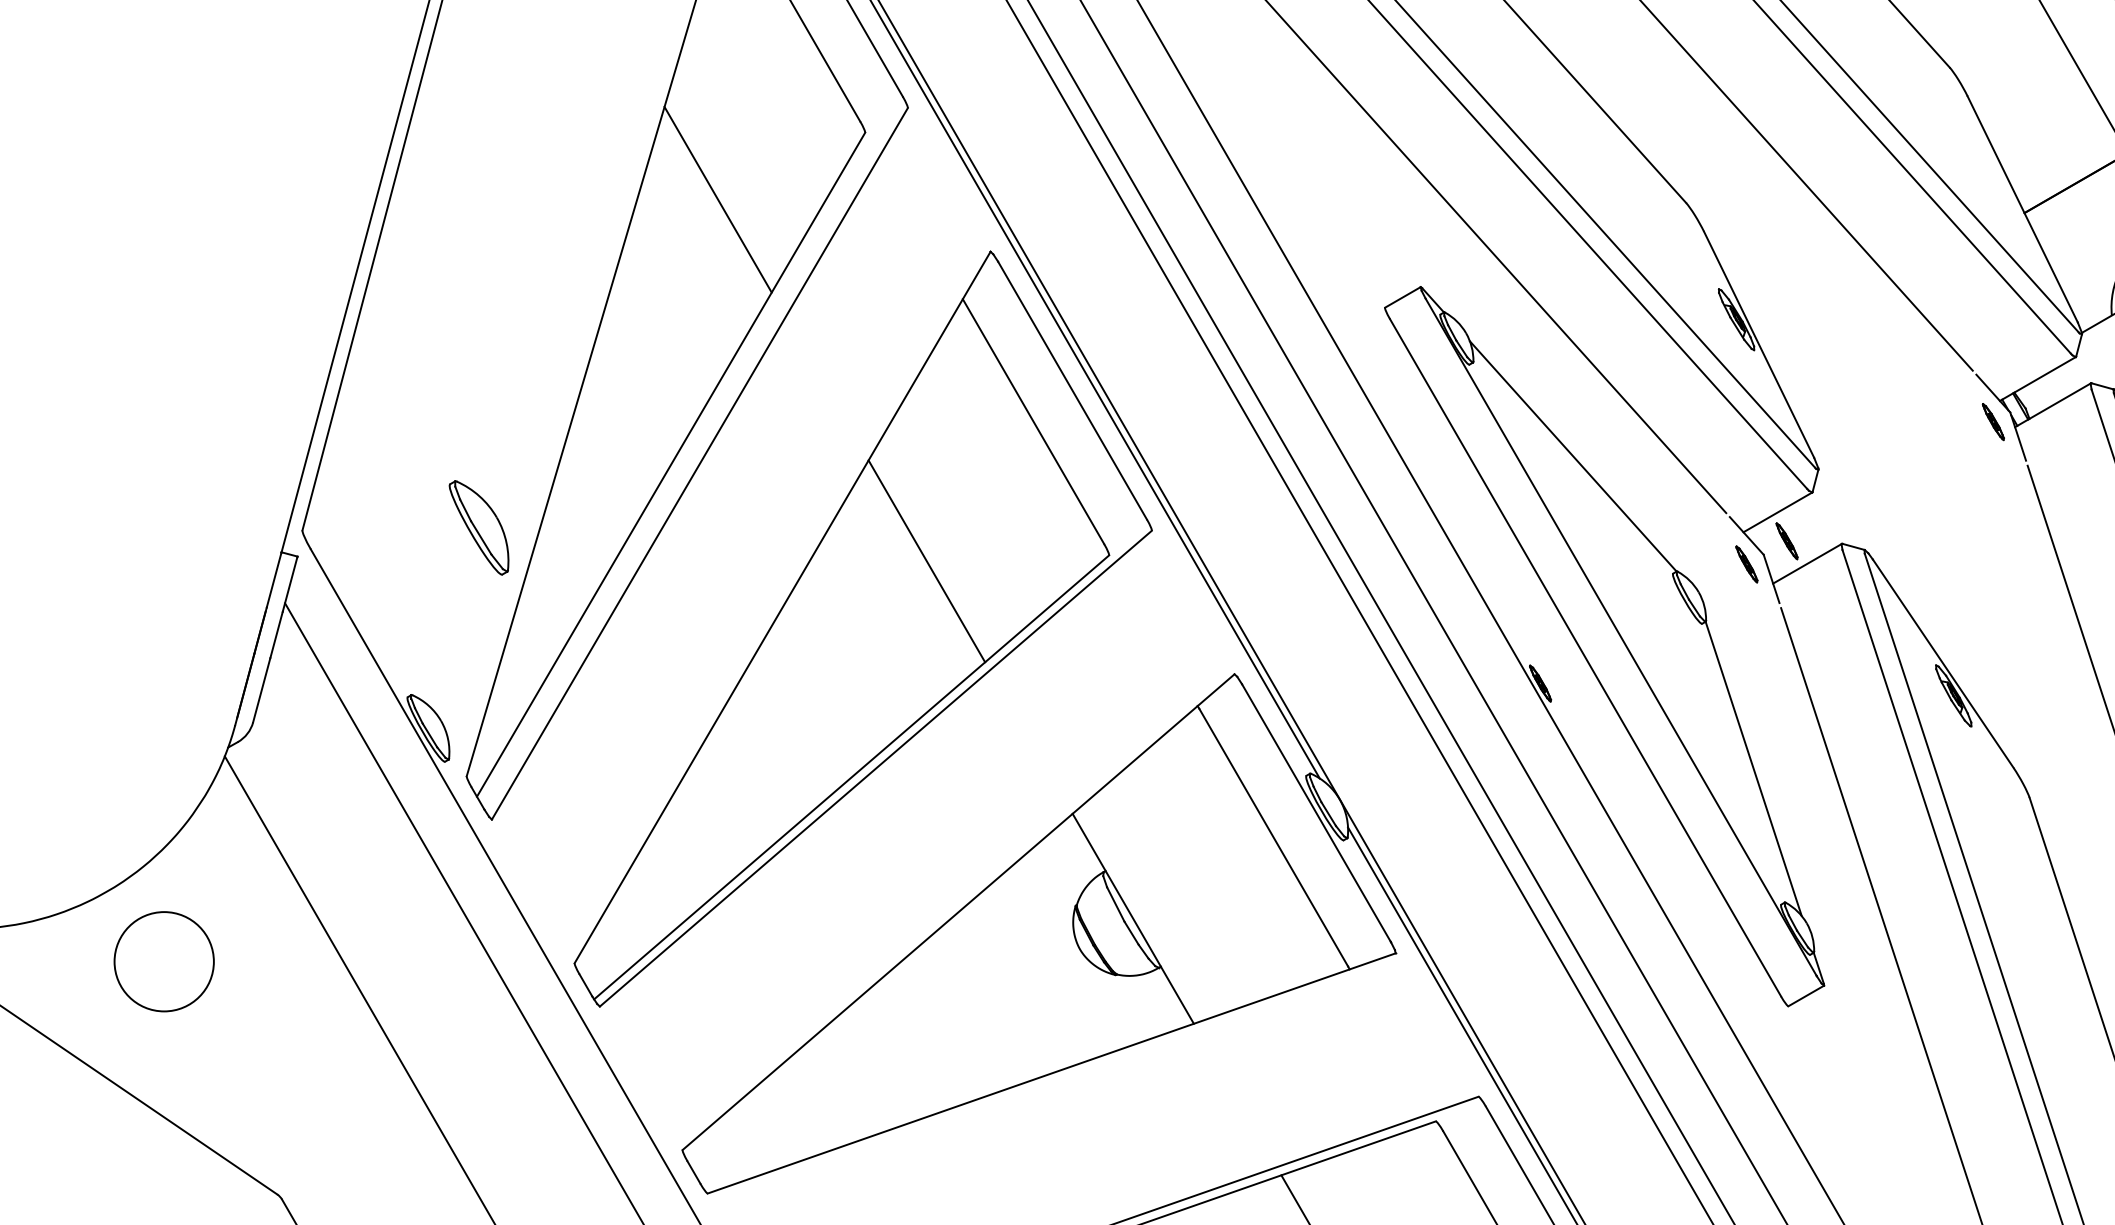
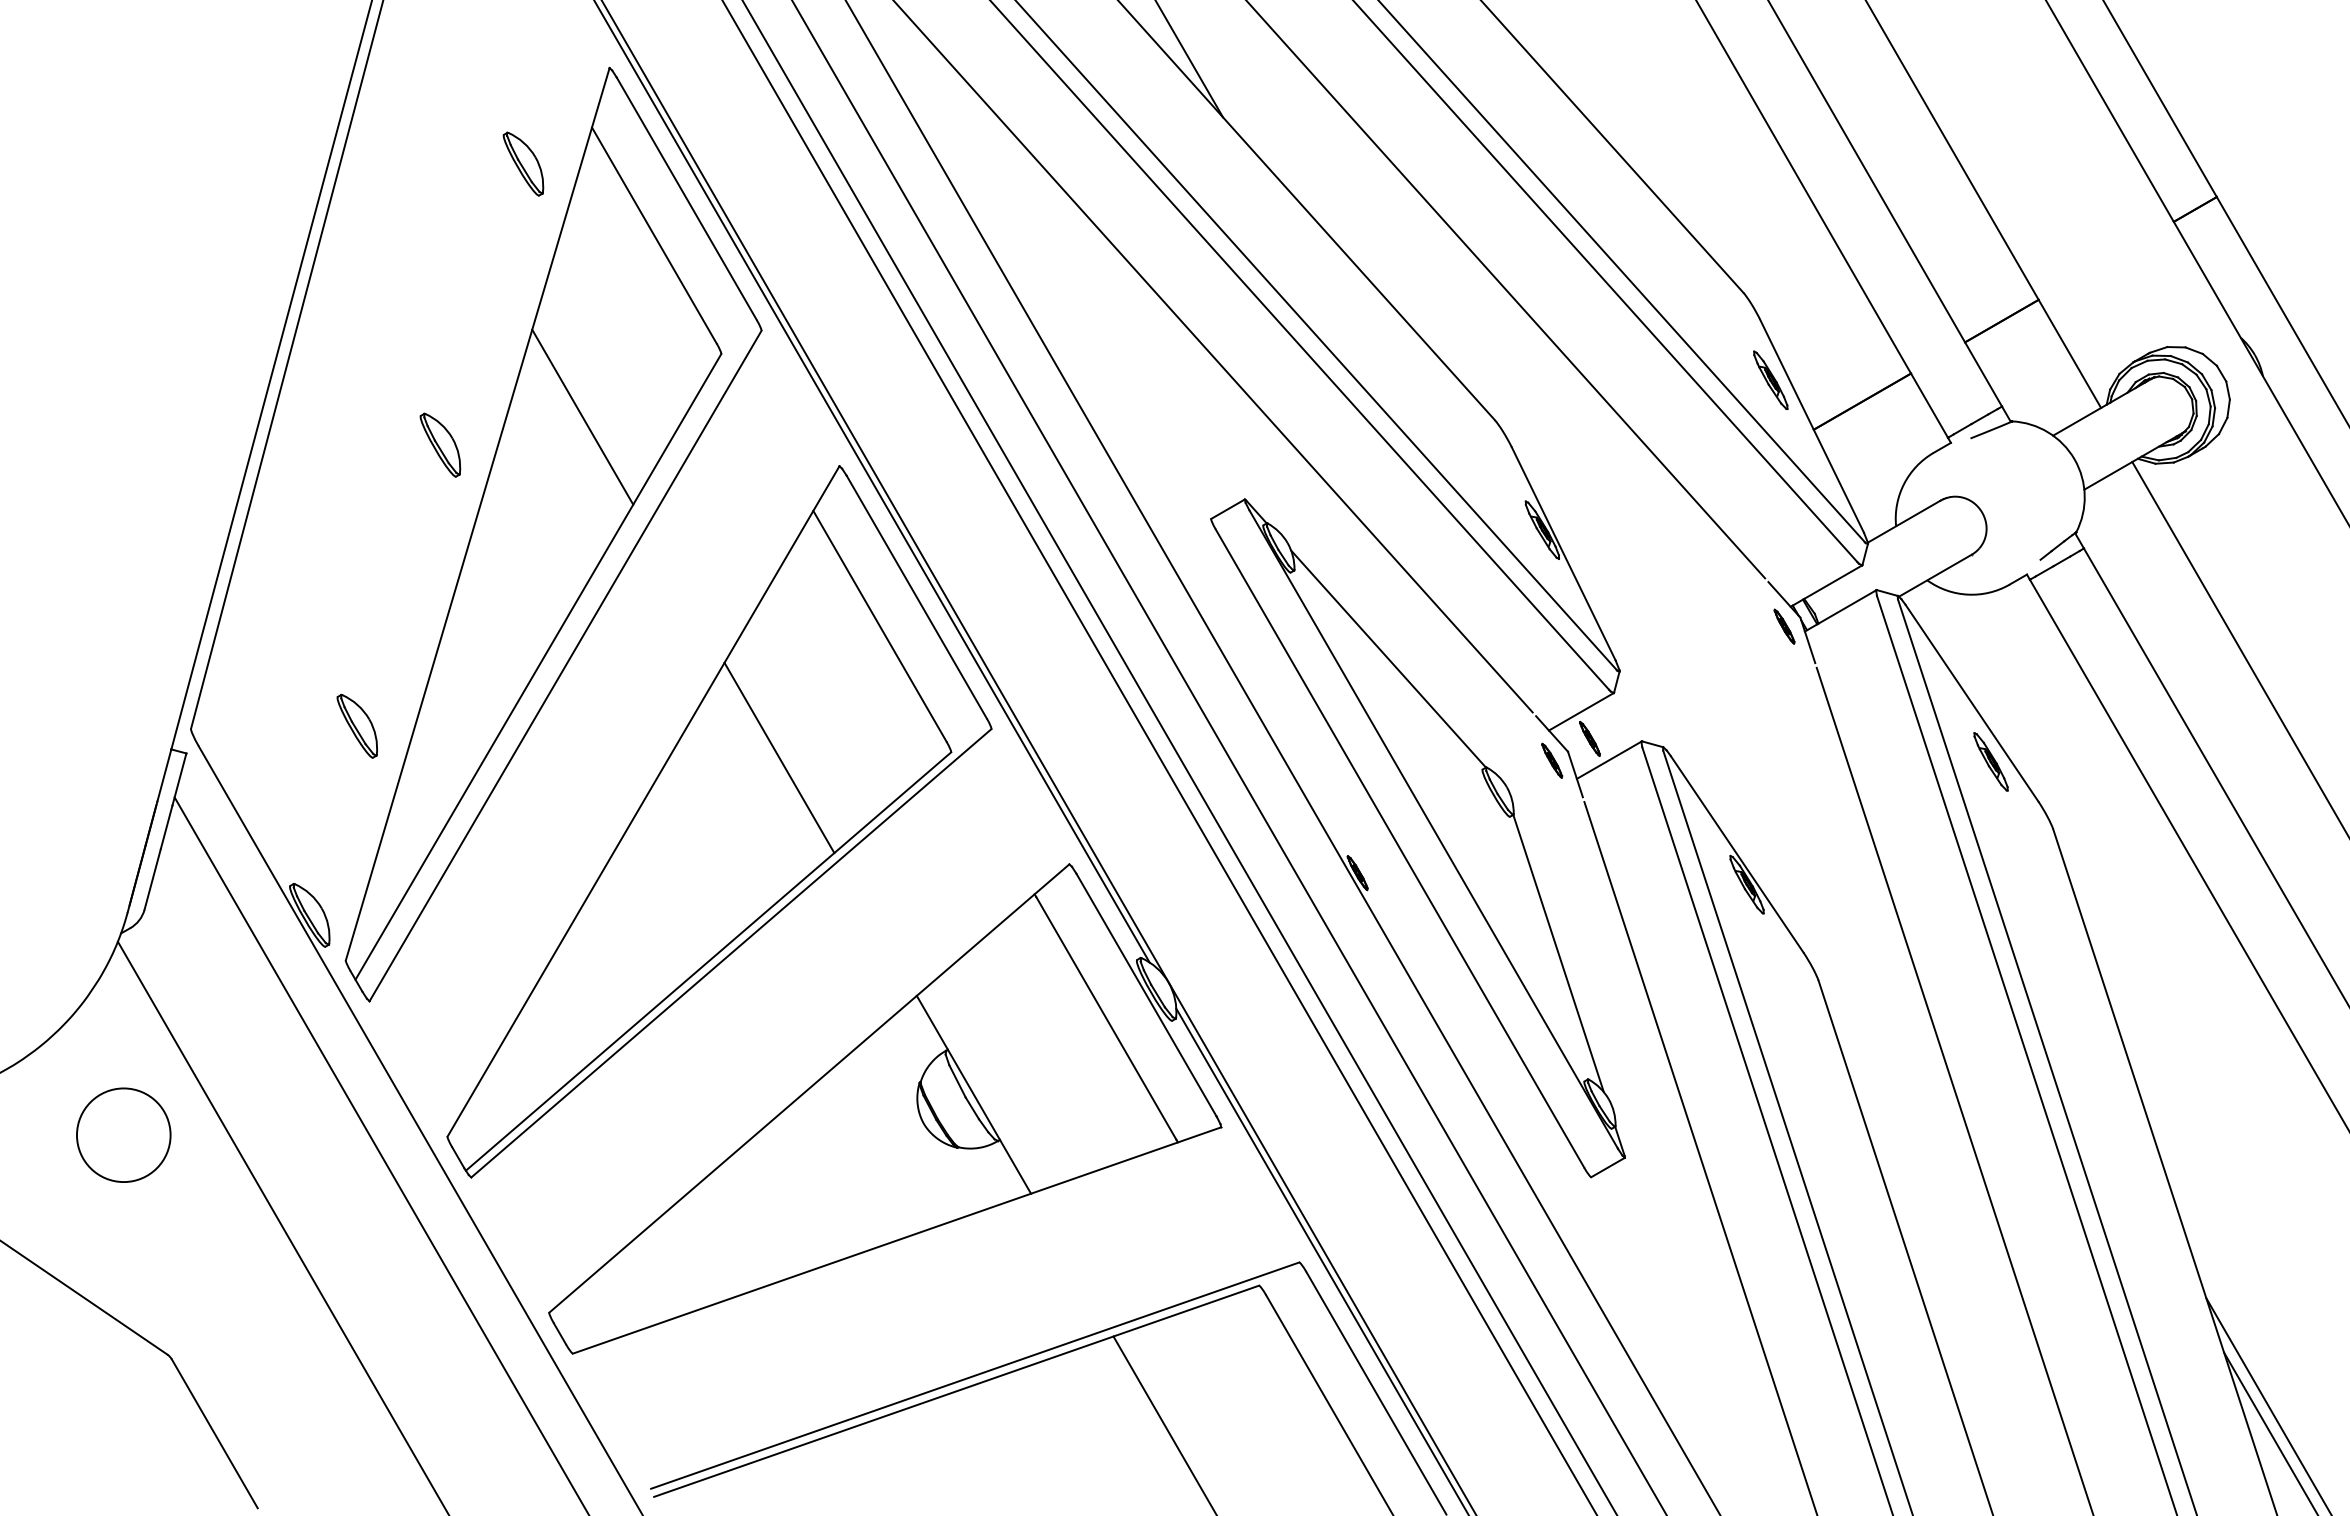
part: (1978, 159) -> (1770, 379), added
part: (567, 228) -> (440, 444), added
part: (478, 526) -> (356, 725), size x0.71
circle: (163, 960) -> (123, 1134), moved

